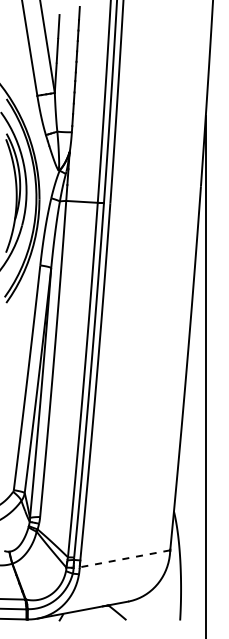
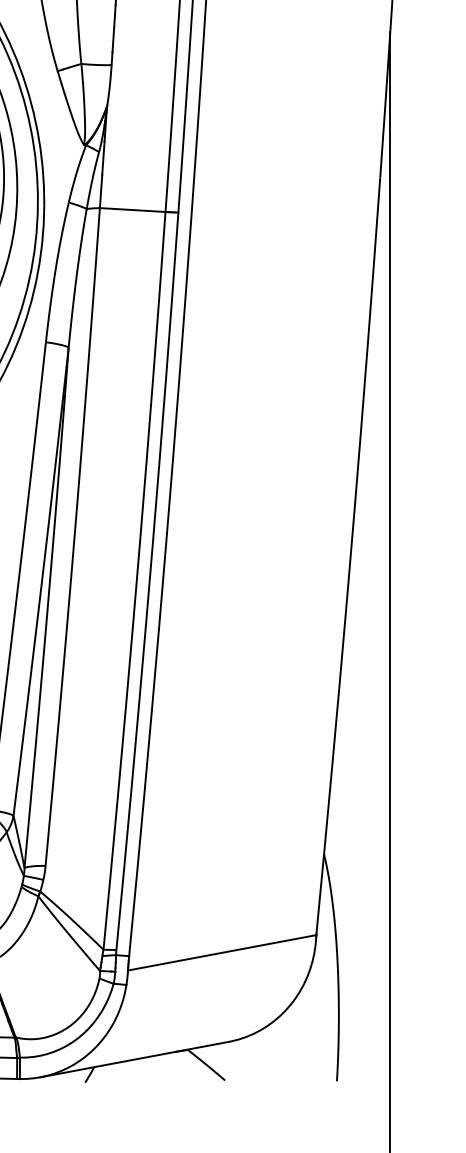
line: (124, 558) -> (221, 952), dashed -> solid

